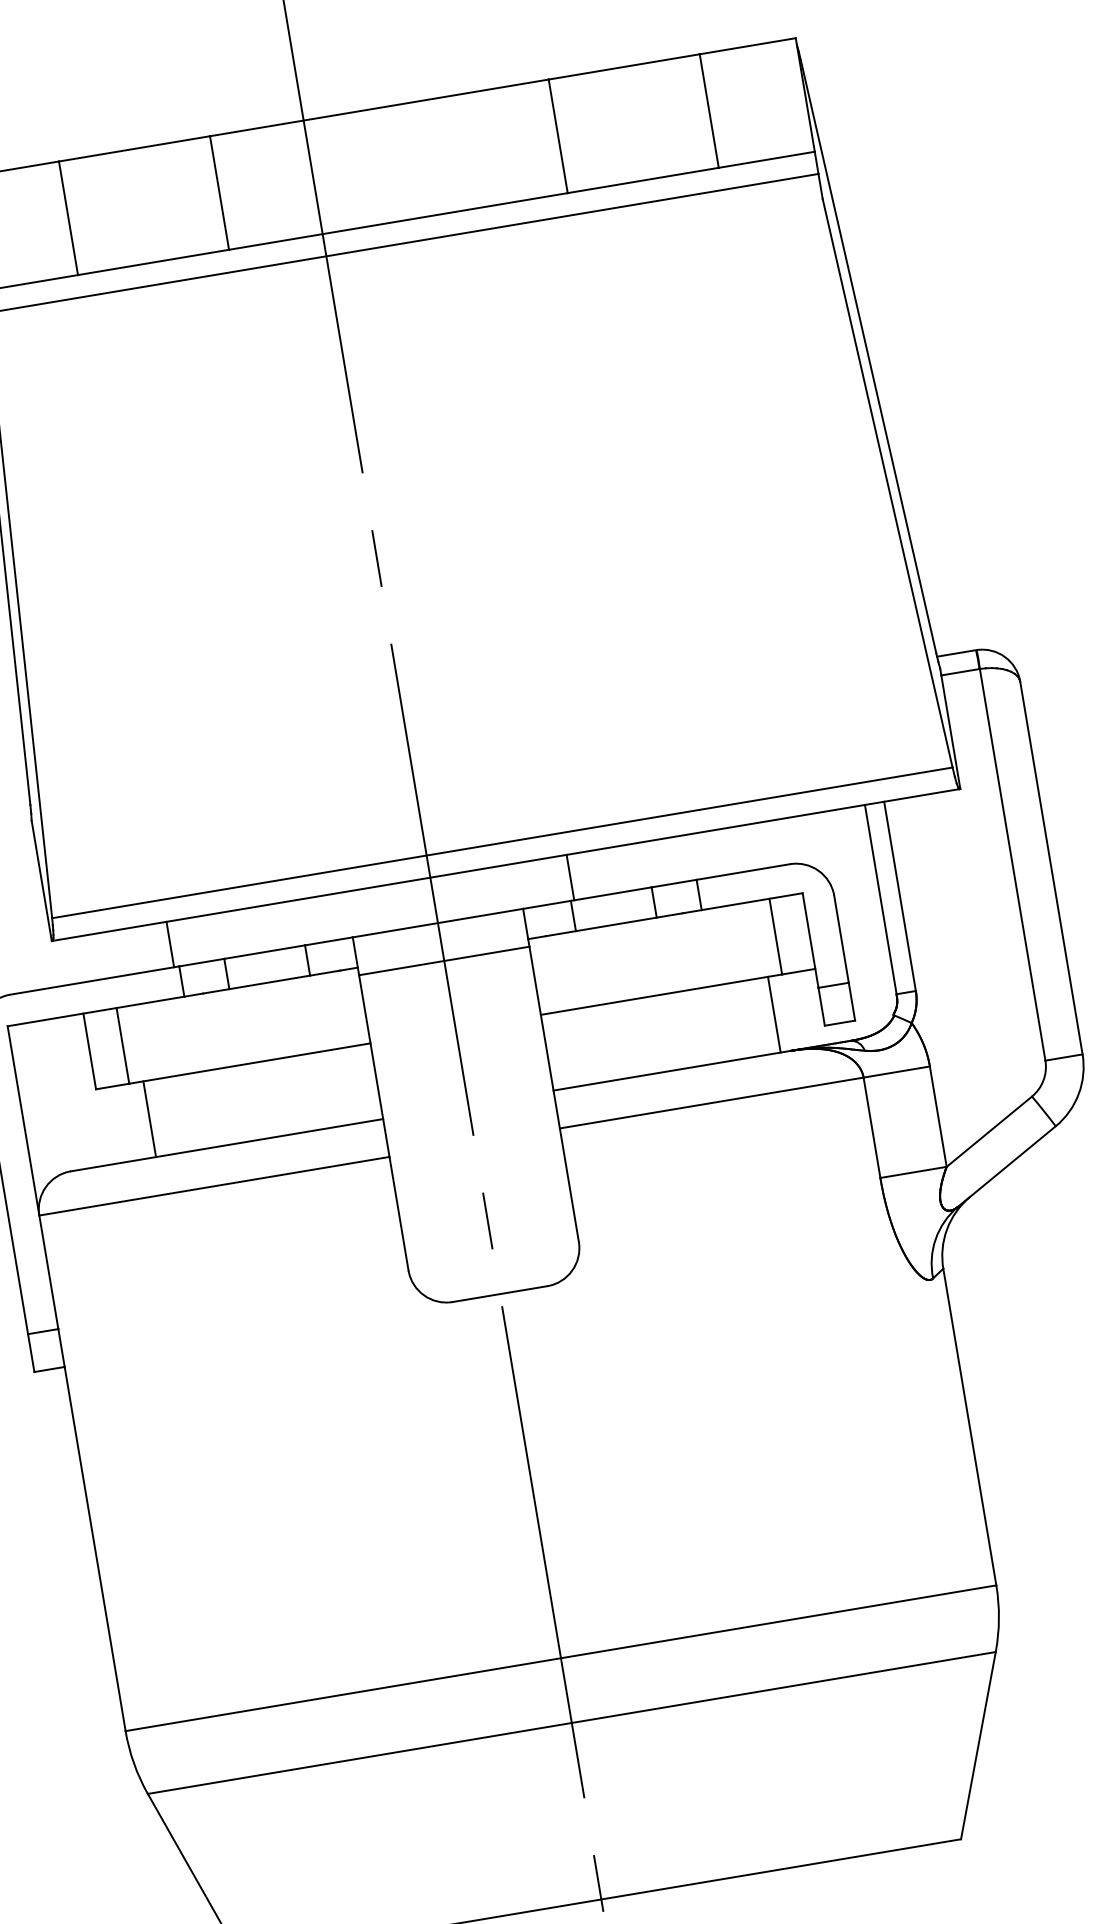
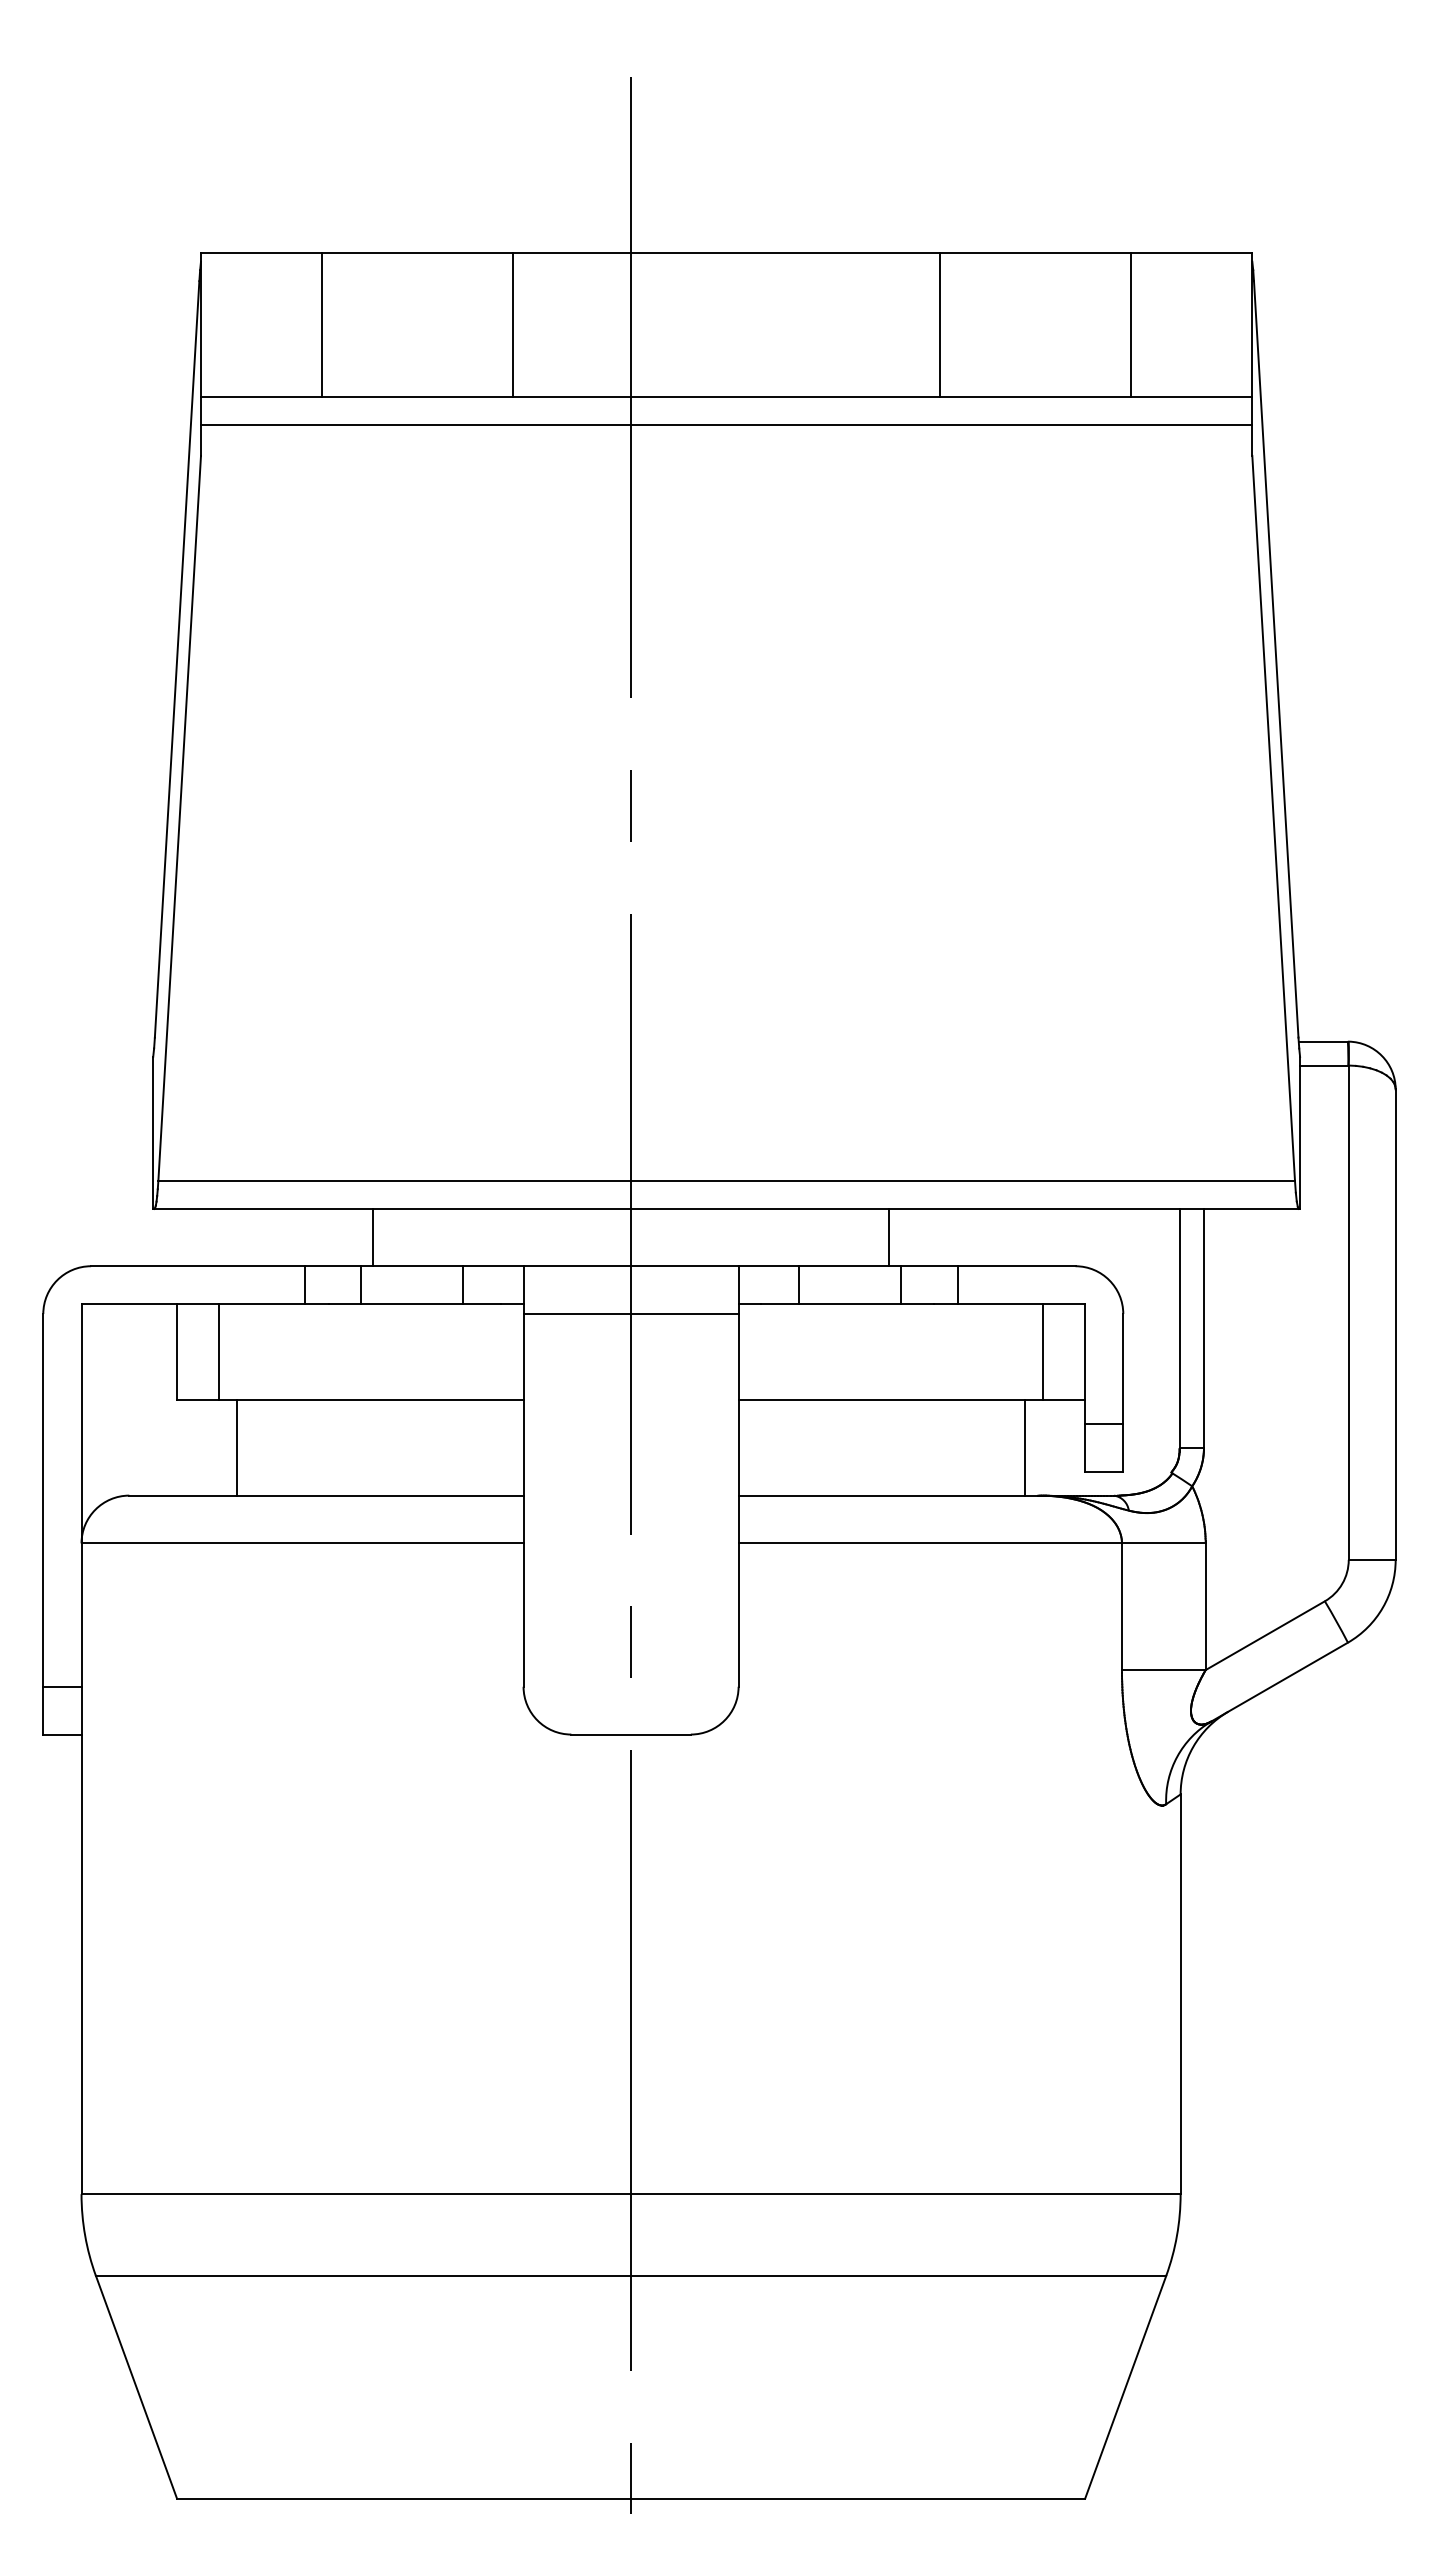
line: (570, 877) -> (889, 1237), moved
line: (170, 944) -> (373, 1237), moved

